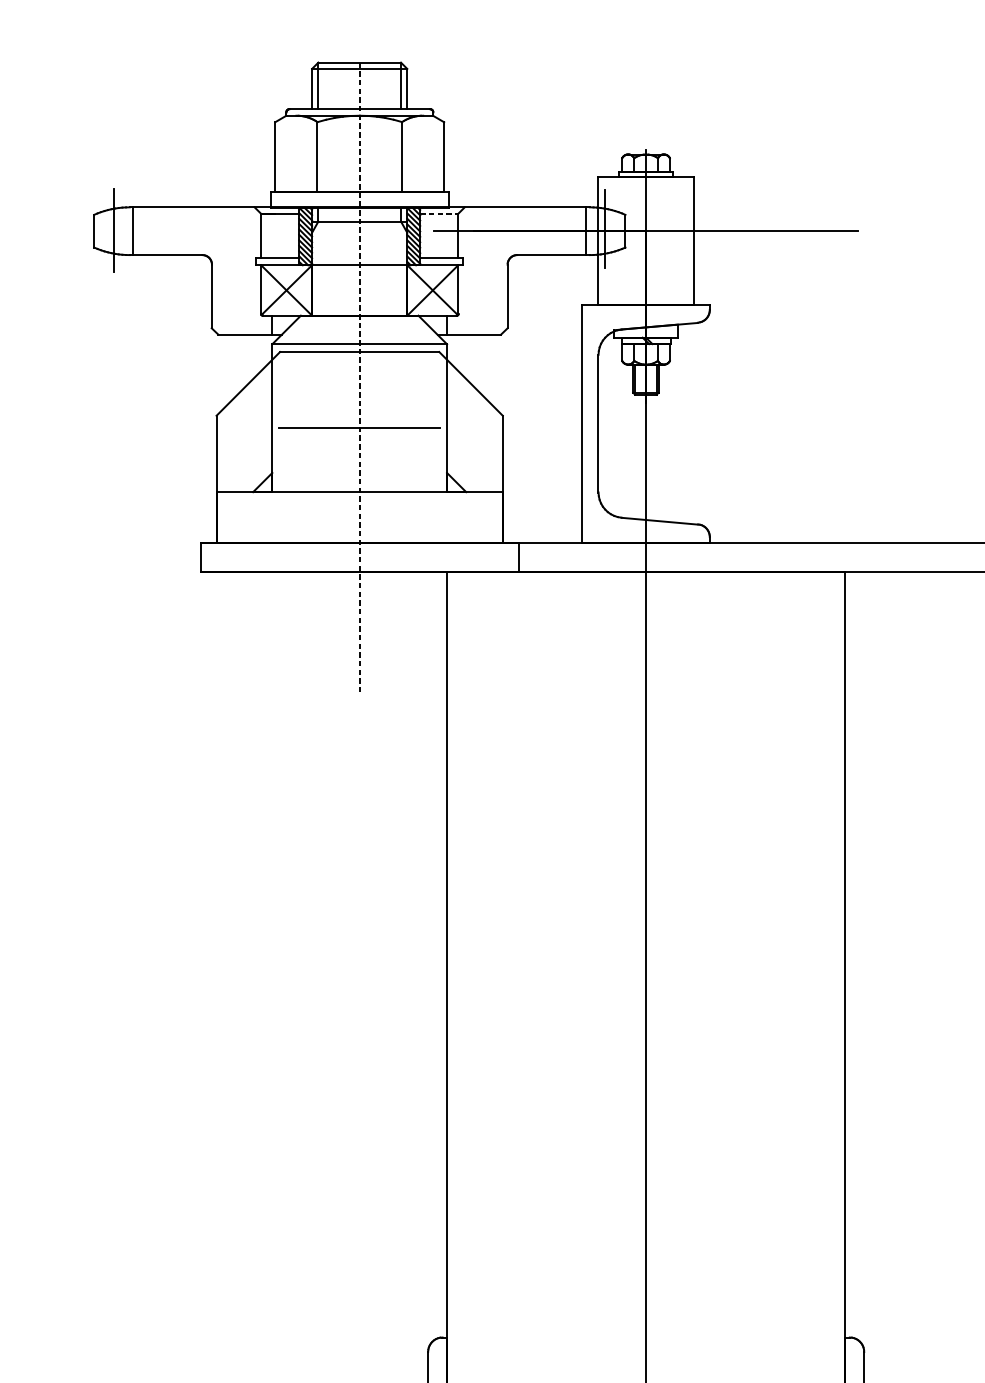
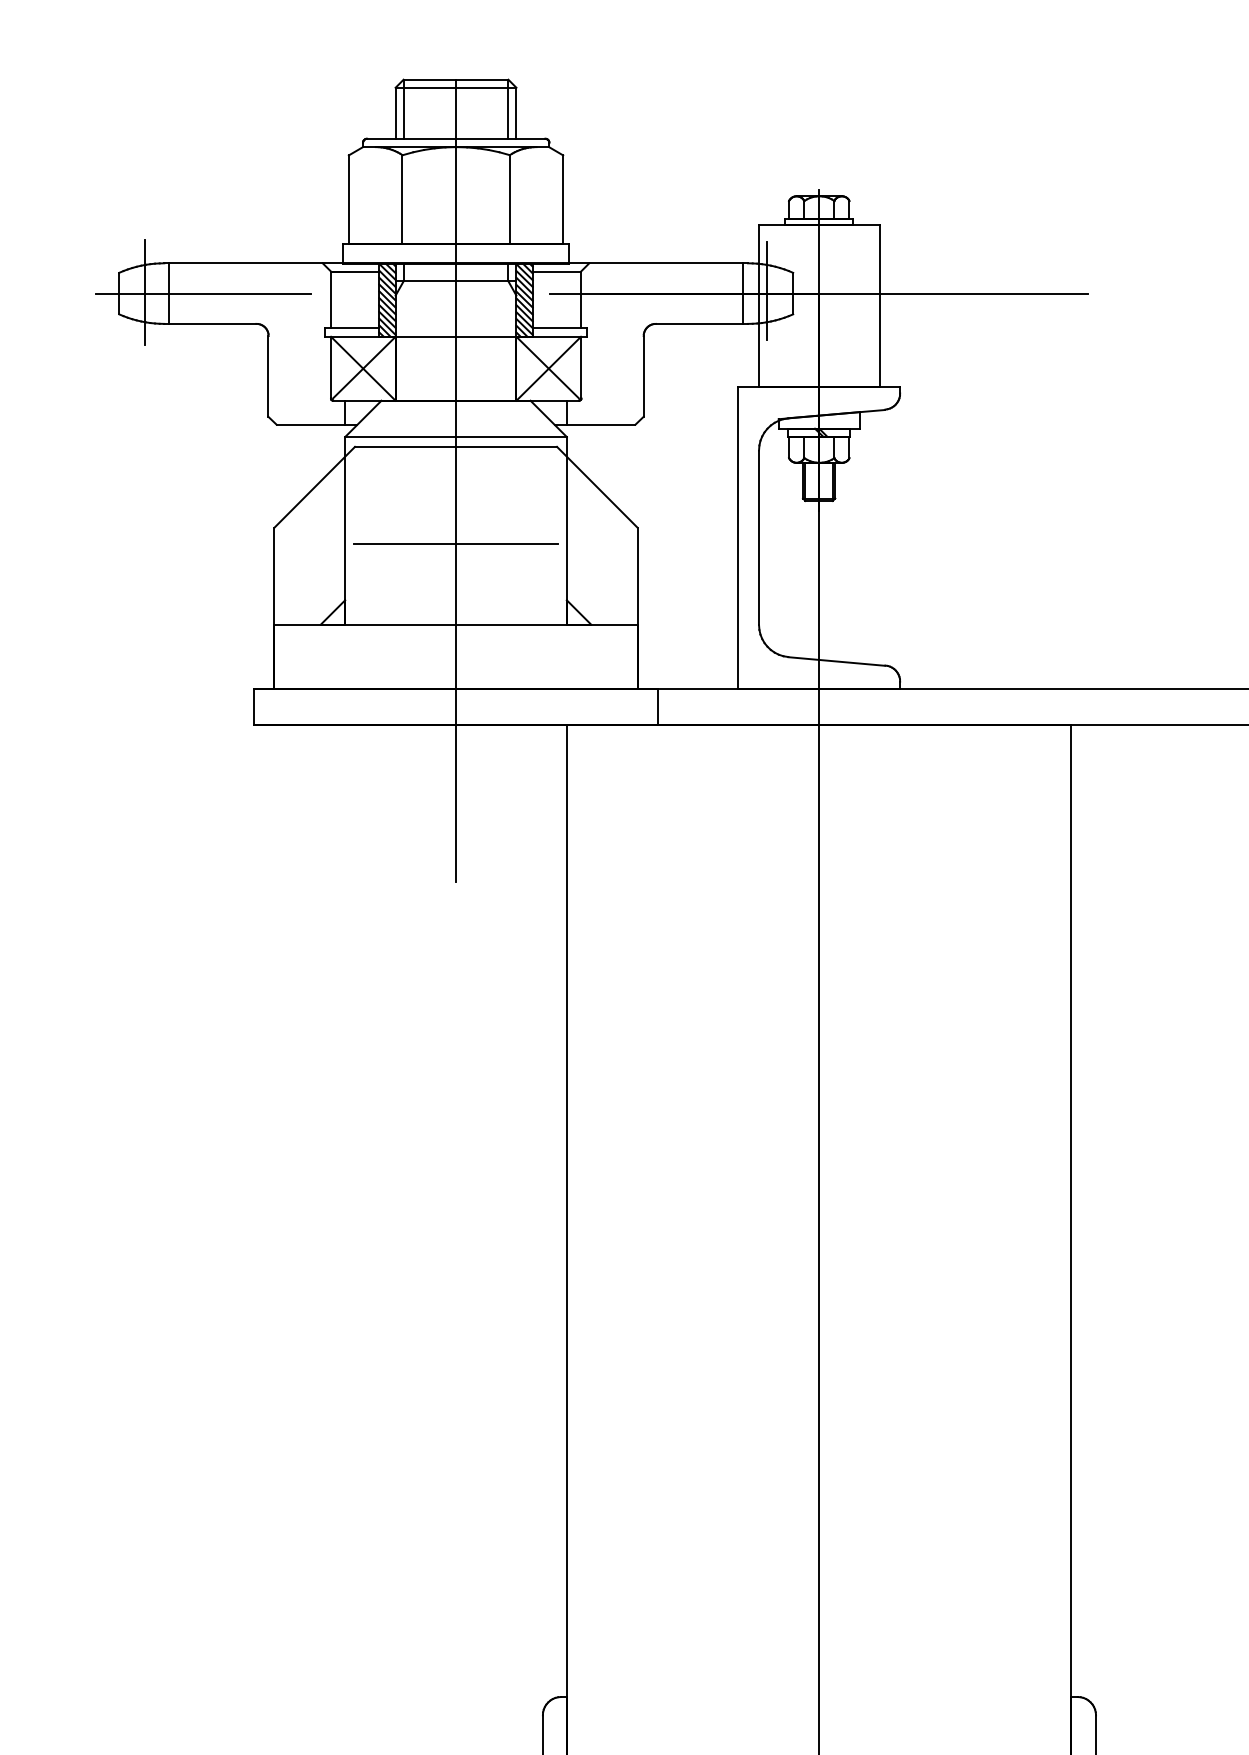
line: (439, 213) -> (557, 271), dashed -> solid
line: (159, 231) -> (202, 293), added
line: (360, 378) -> (456, 480), dashed -> solid

